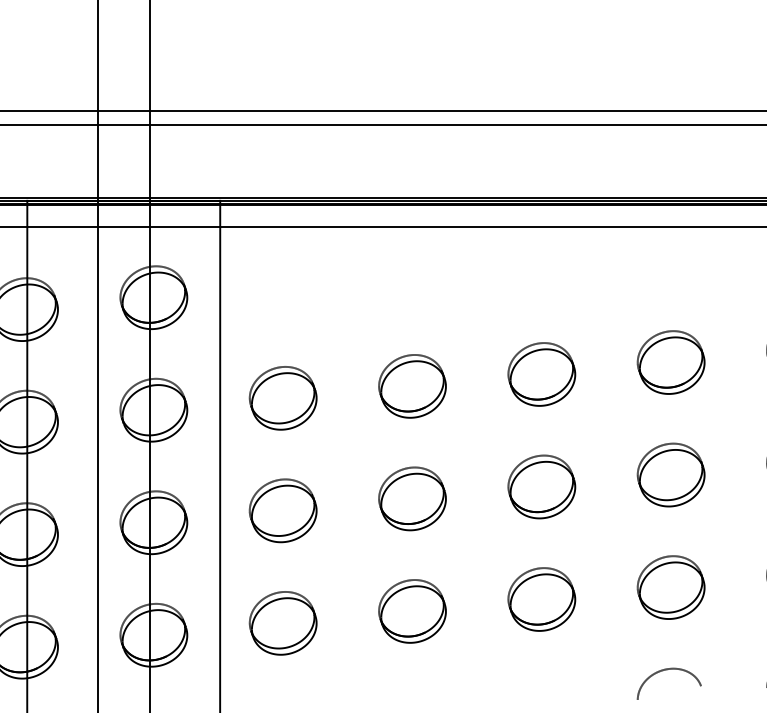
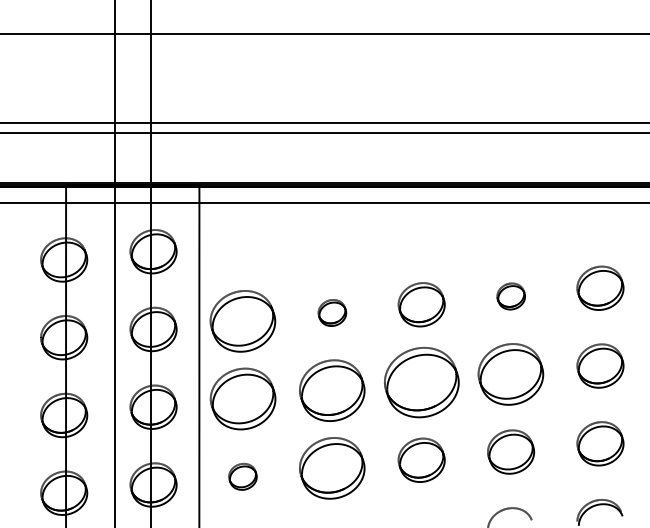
part: (671, 362) -> (511, 296), size x0.6
part: (412, 385) -> (332, 312), size x0.6
part: (282, 397) -> (242, 320), size x1.4
part: (671, 473) -> (511, 373), size x1.4
part: (541, 486) -> (421, 382), size x1.6
part: (412, 498) -> (332, 390), size x1.4
part: (282, 510) -> (242, 398), size x1.4
part: (412, 611) -> (332, 468), size x1.4
part: (282, 622) -> (242, 476), size x0.6

